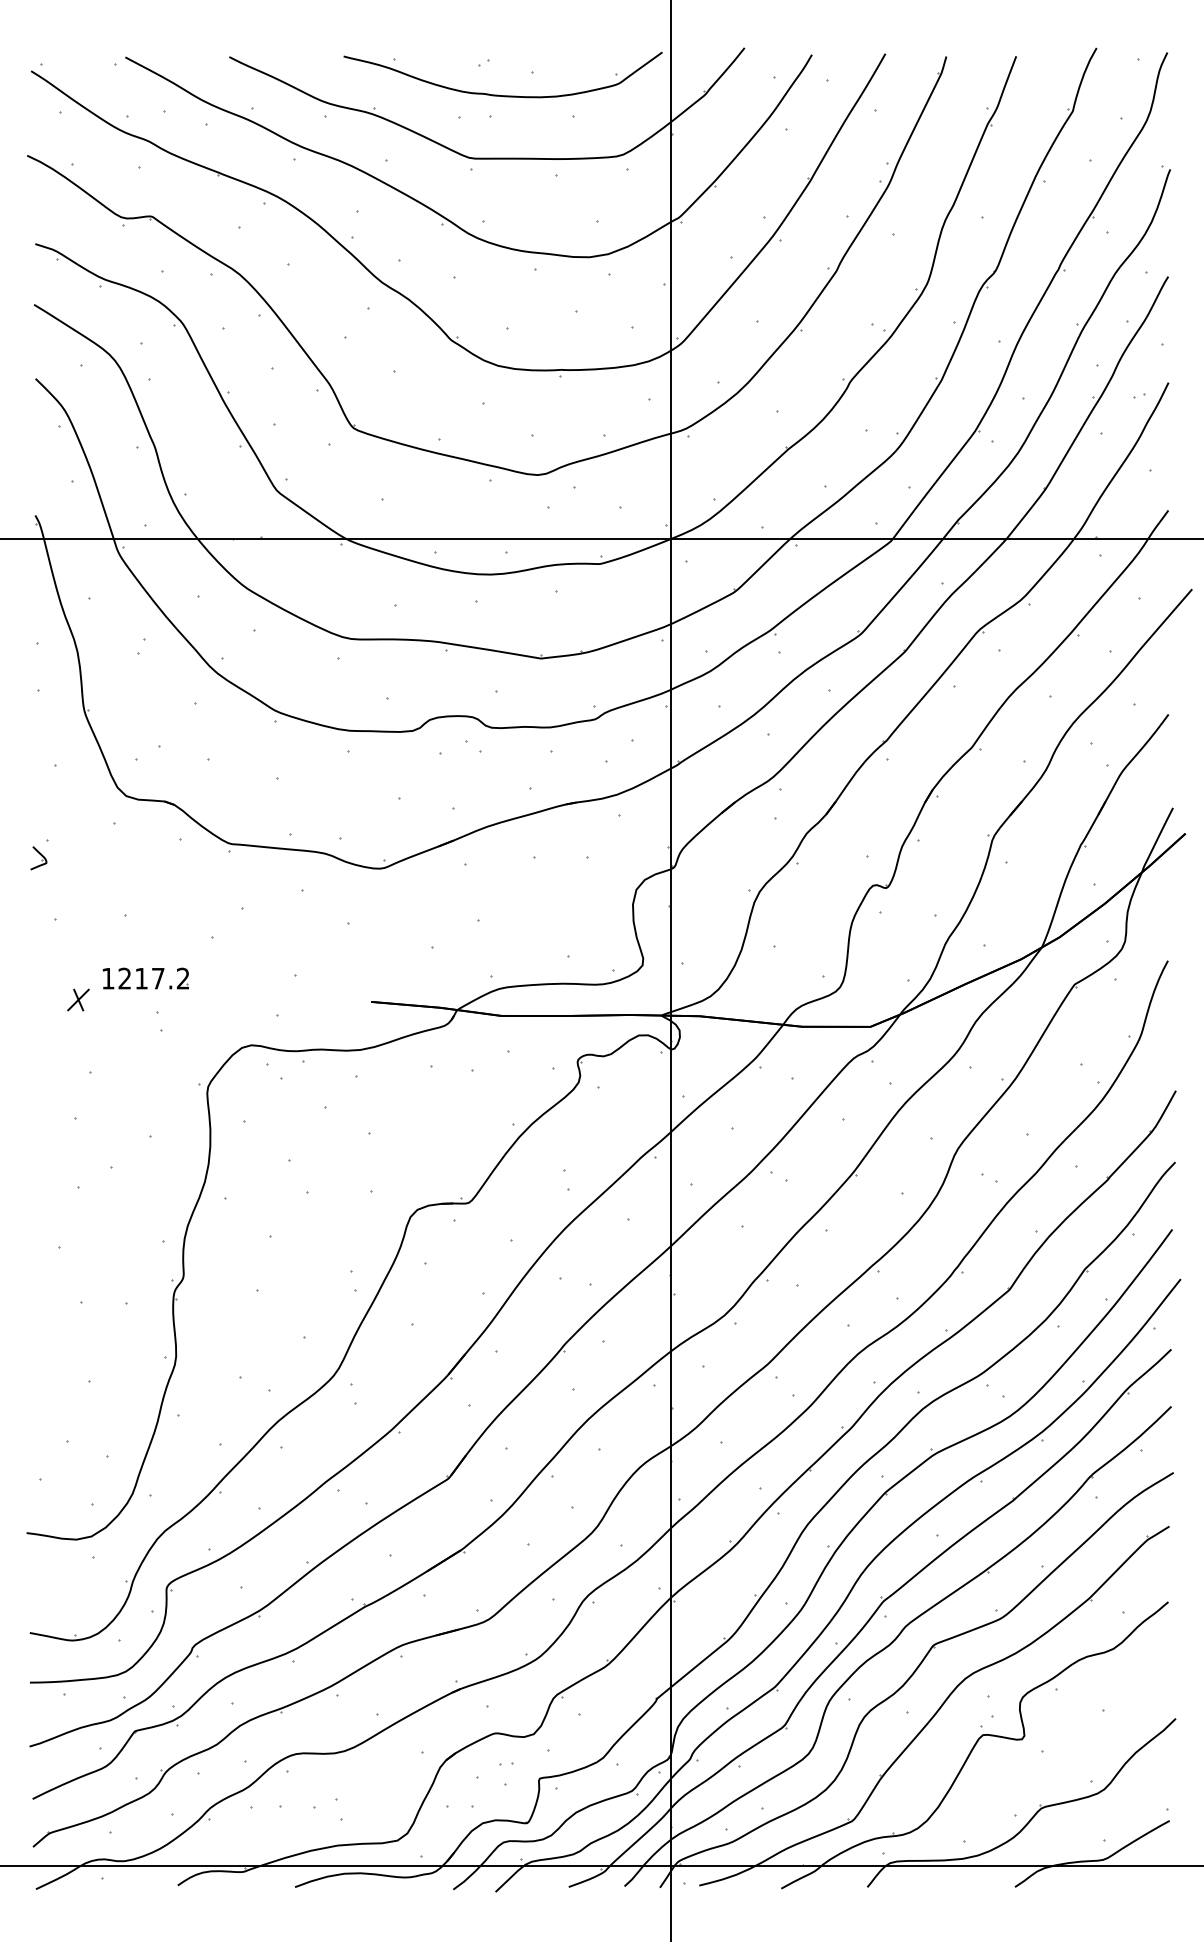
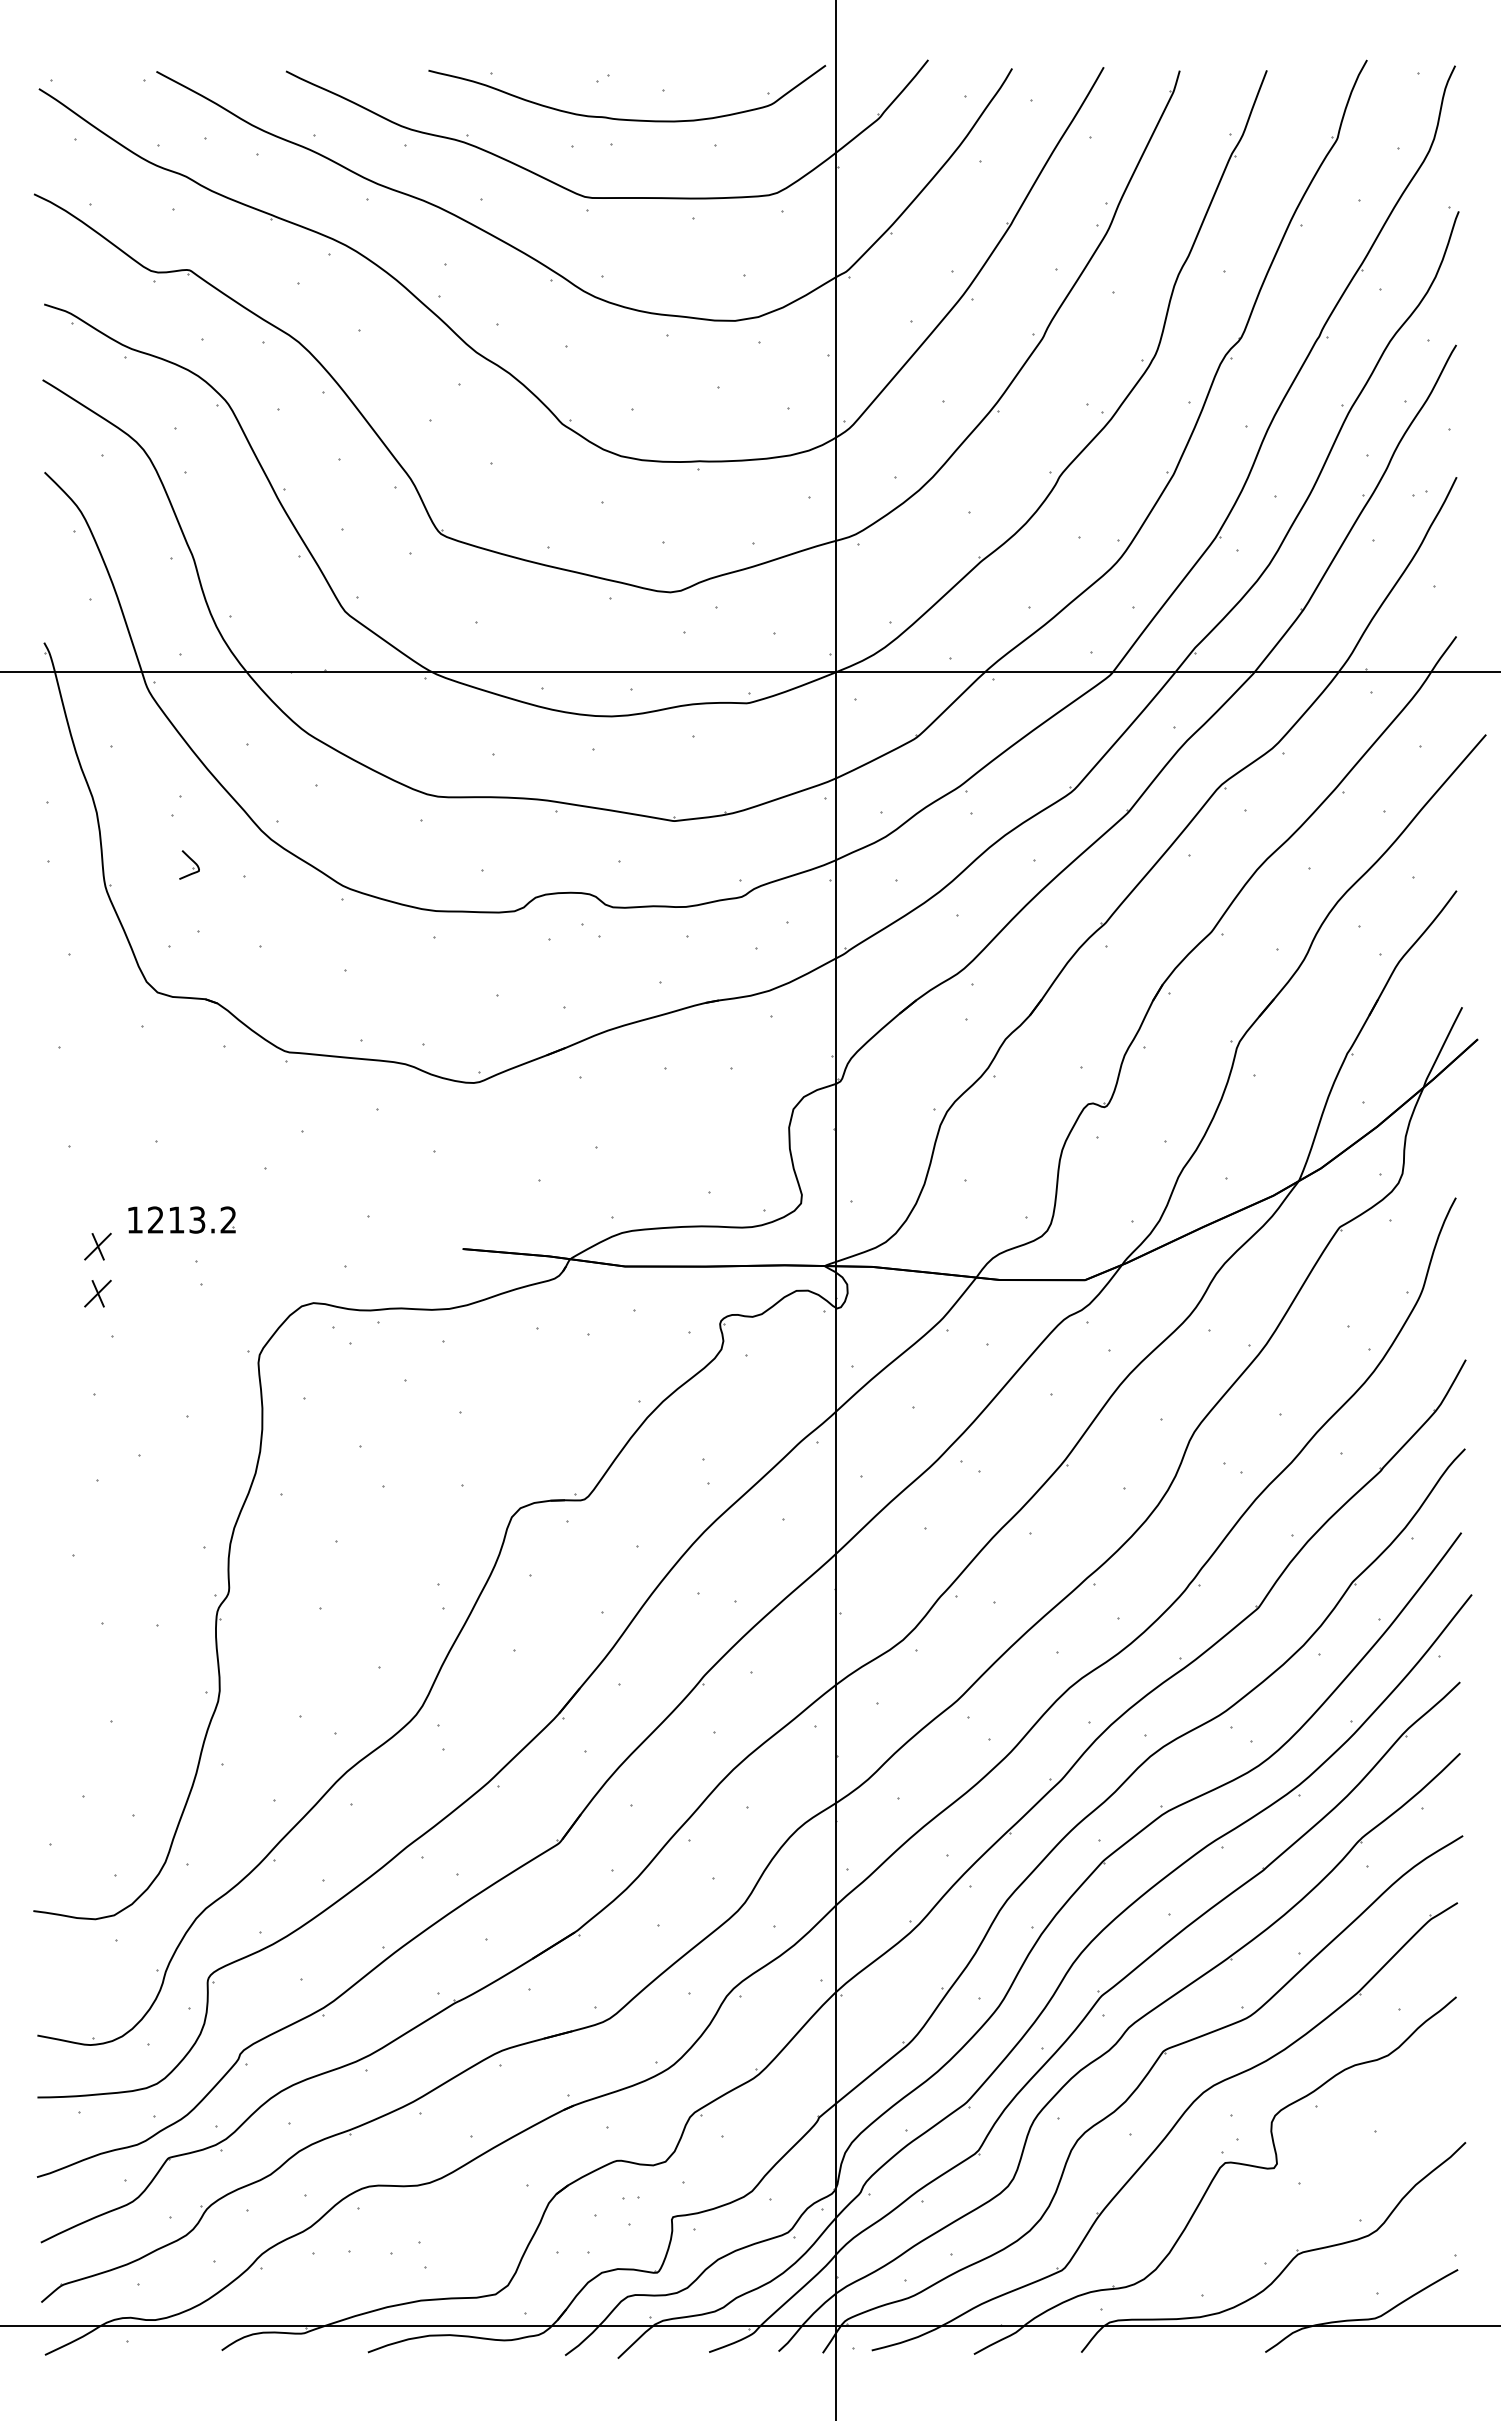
part: (38, 857) -> (189, 864), moved
text: (158, 978) -> (197, 1219), 1217.2 -> 1213.2
part: (78, 1037) -> (97, 1293), added

